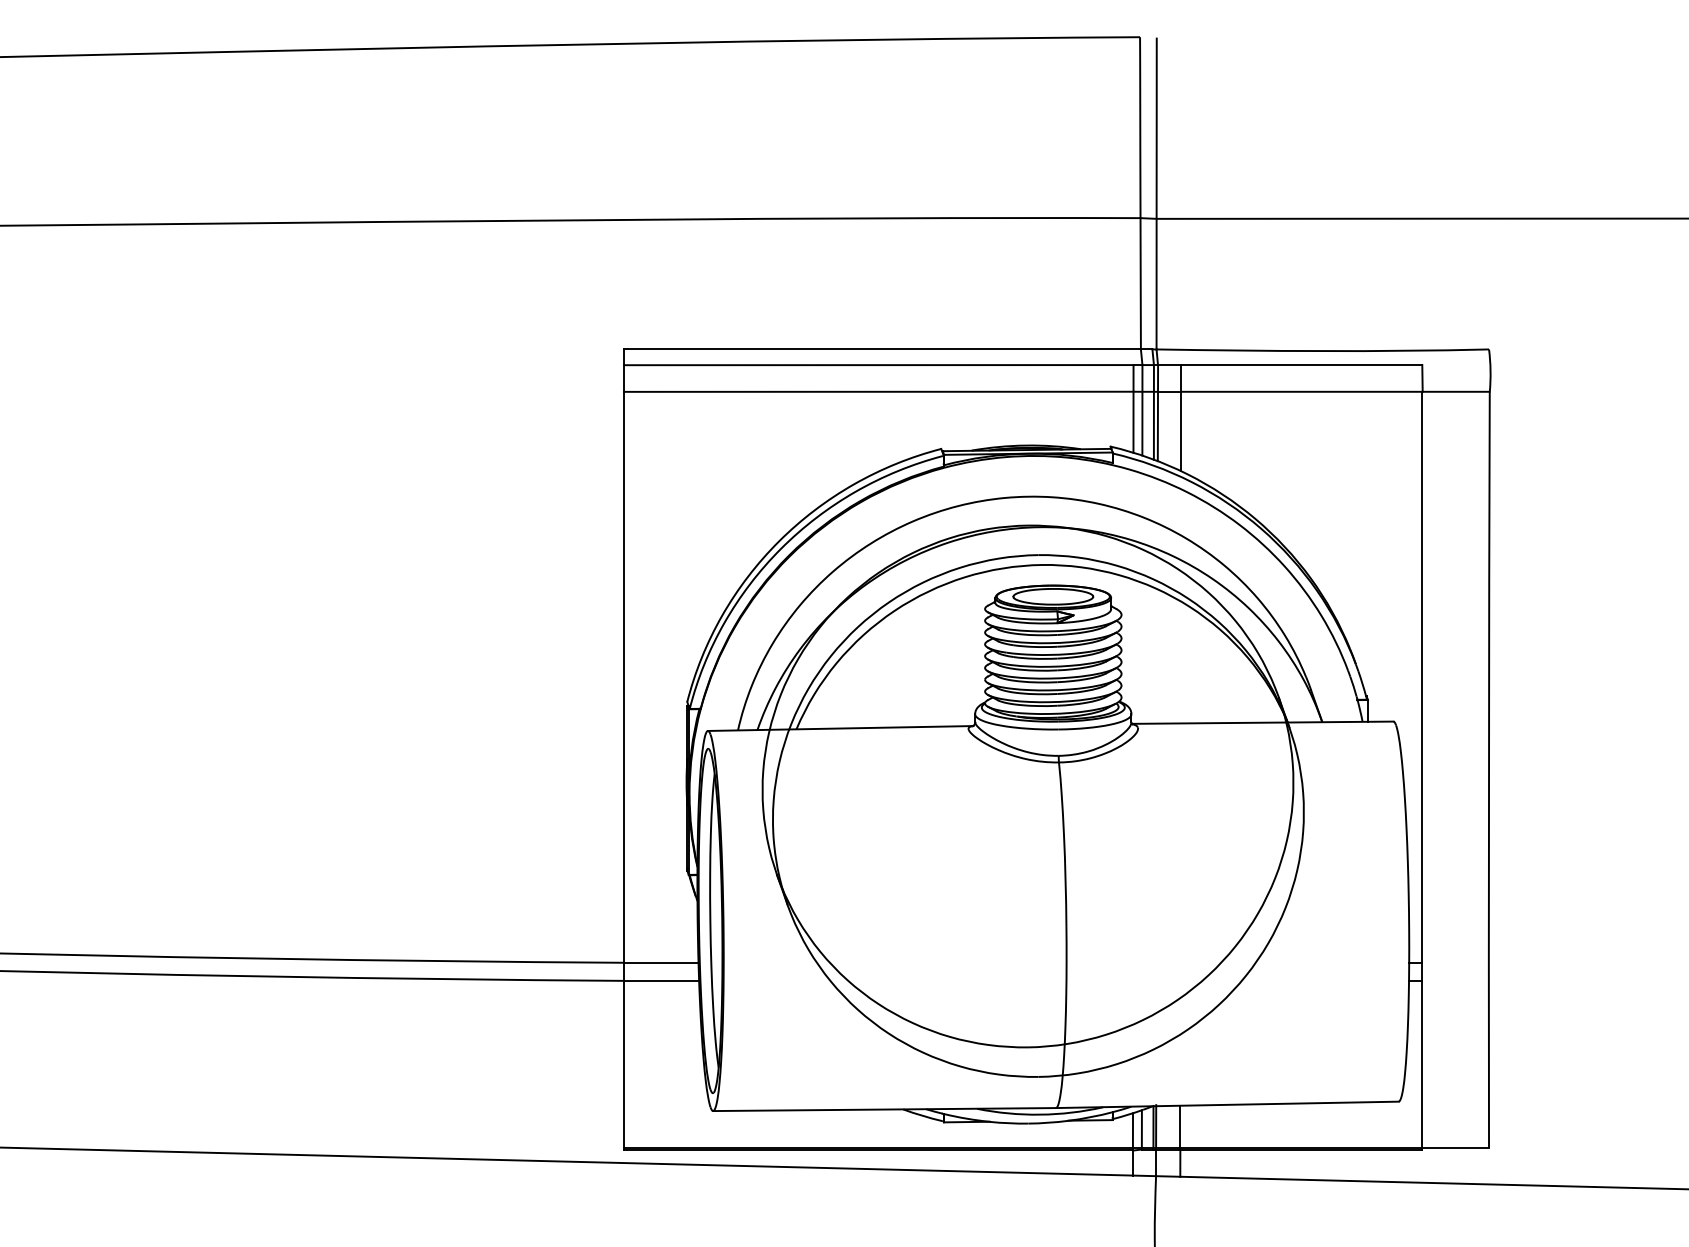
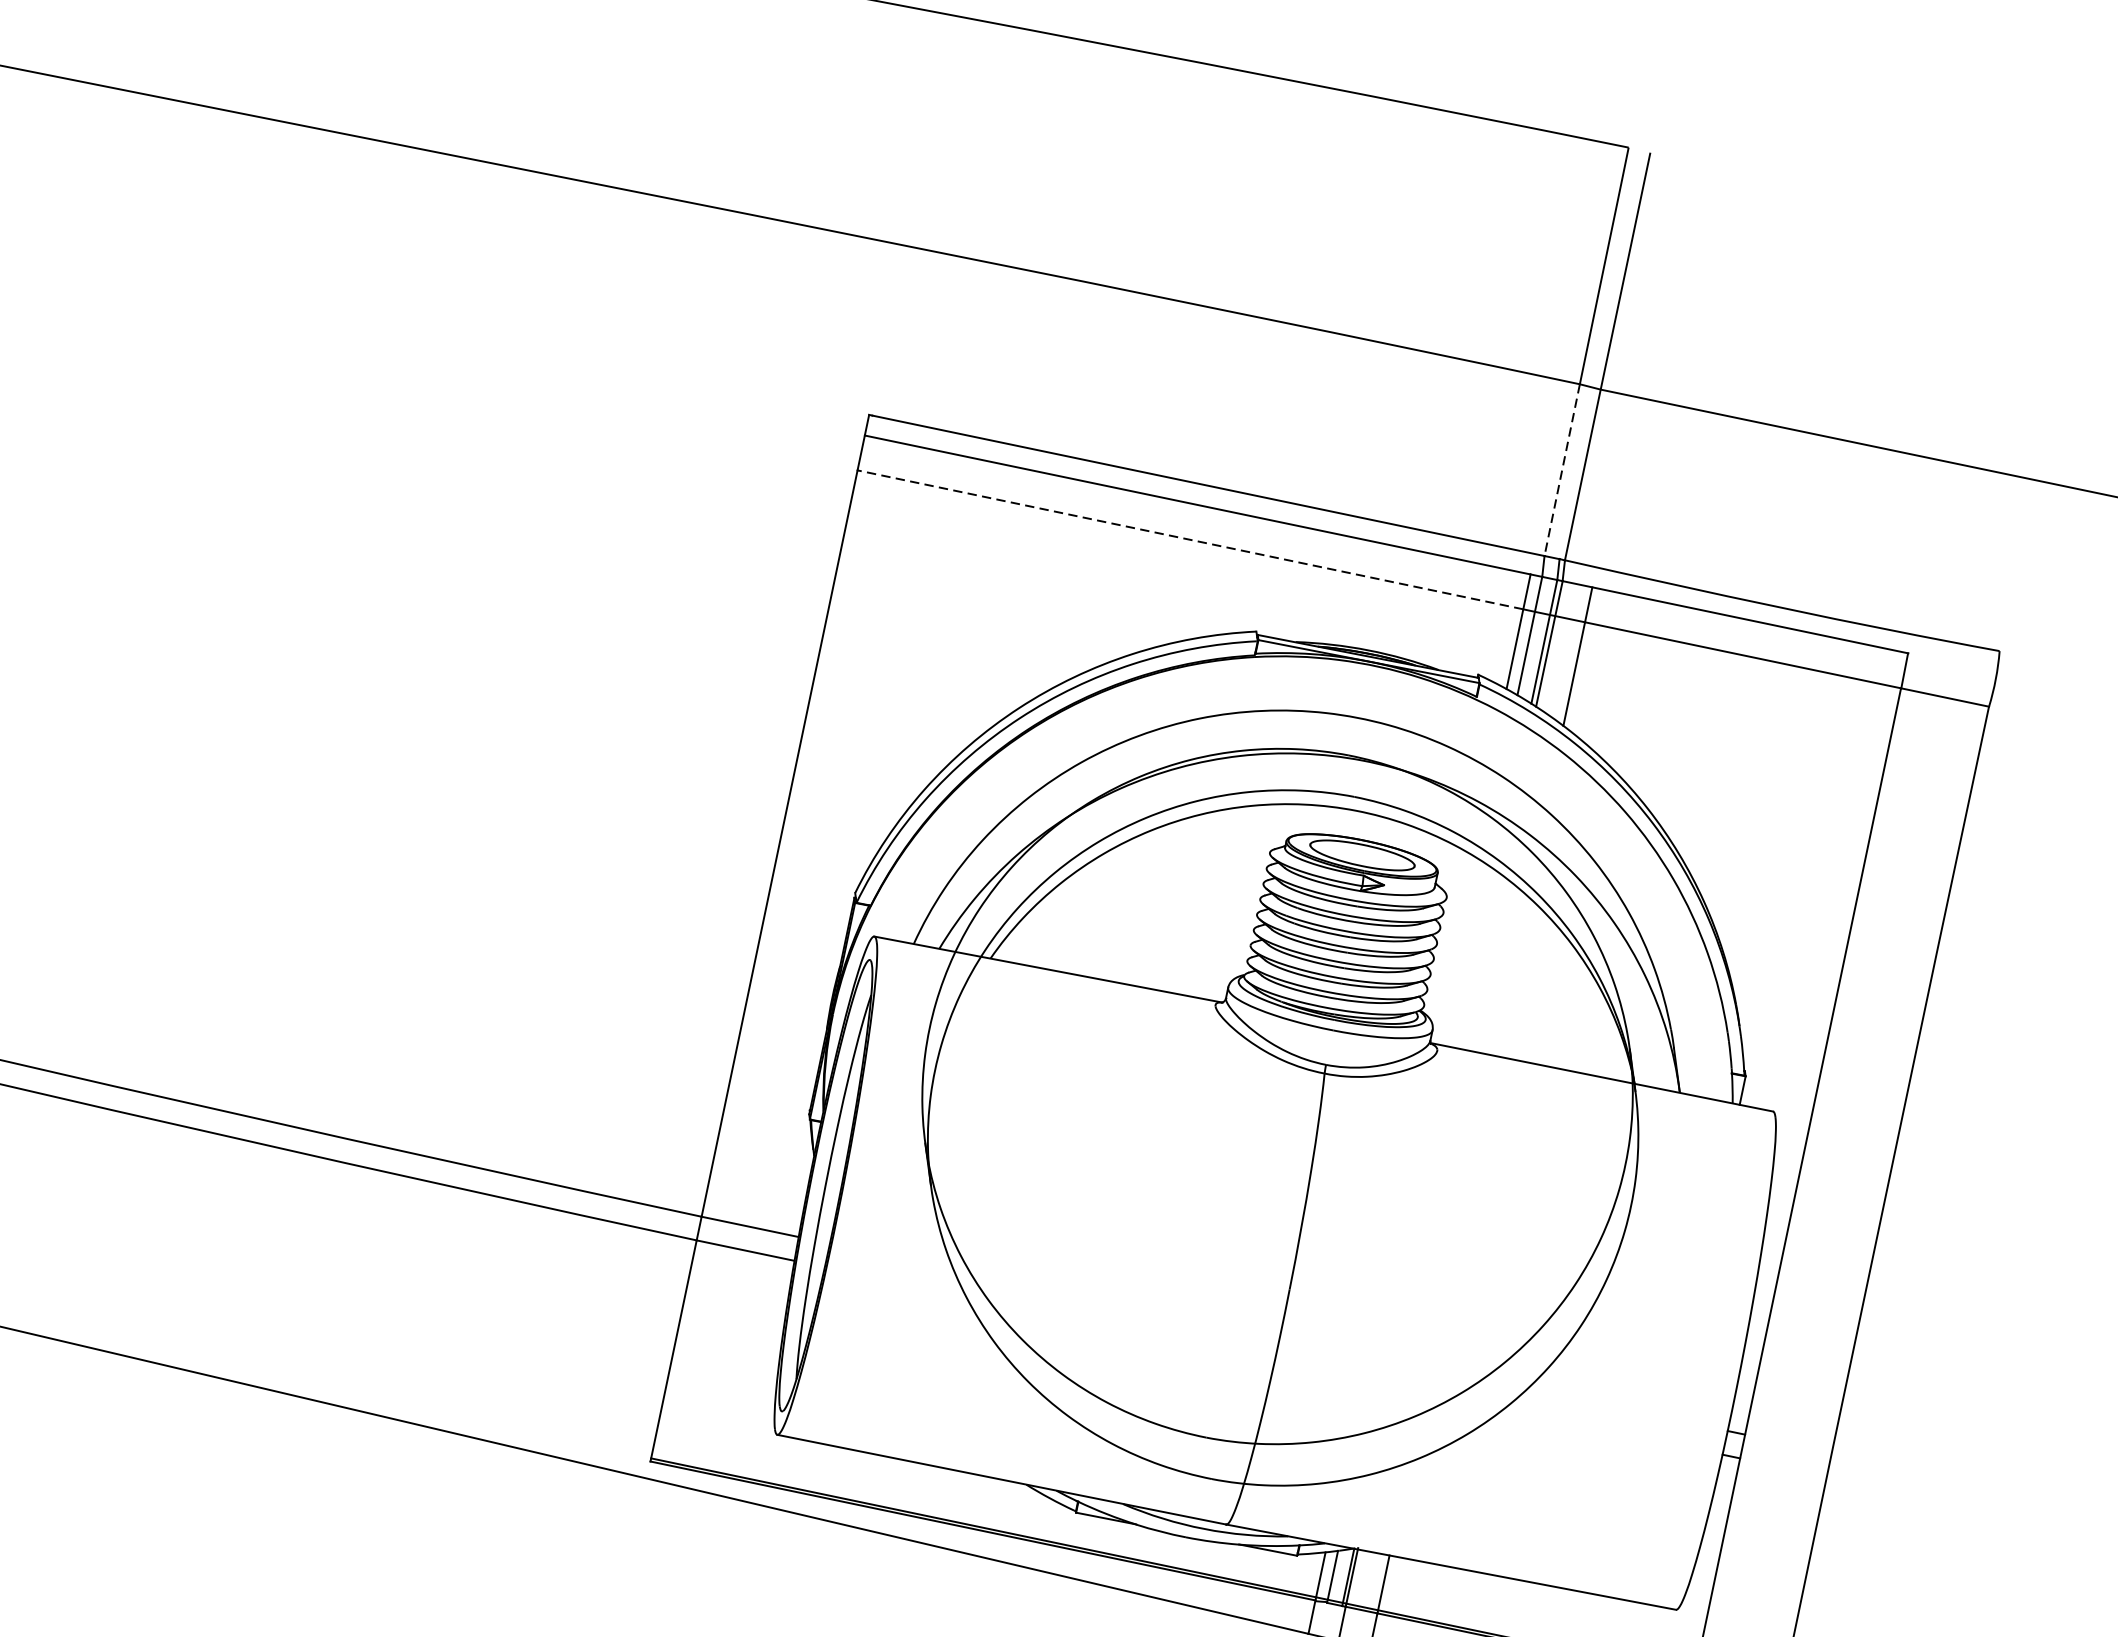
line: (1140, 283) -> (1561, 469), solid -> dashed
line: (878, 391) -> (1189, 539), solid -> dashed

